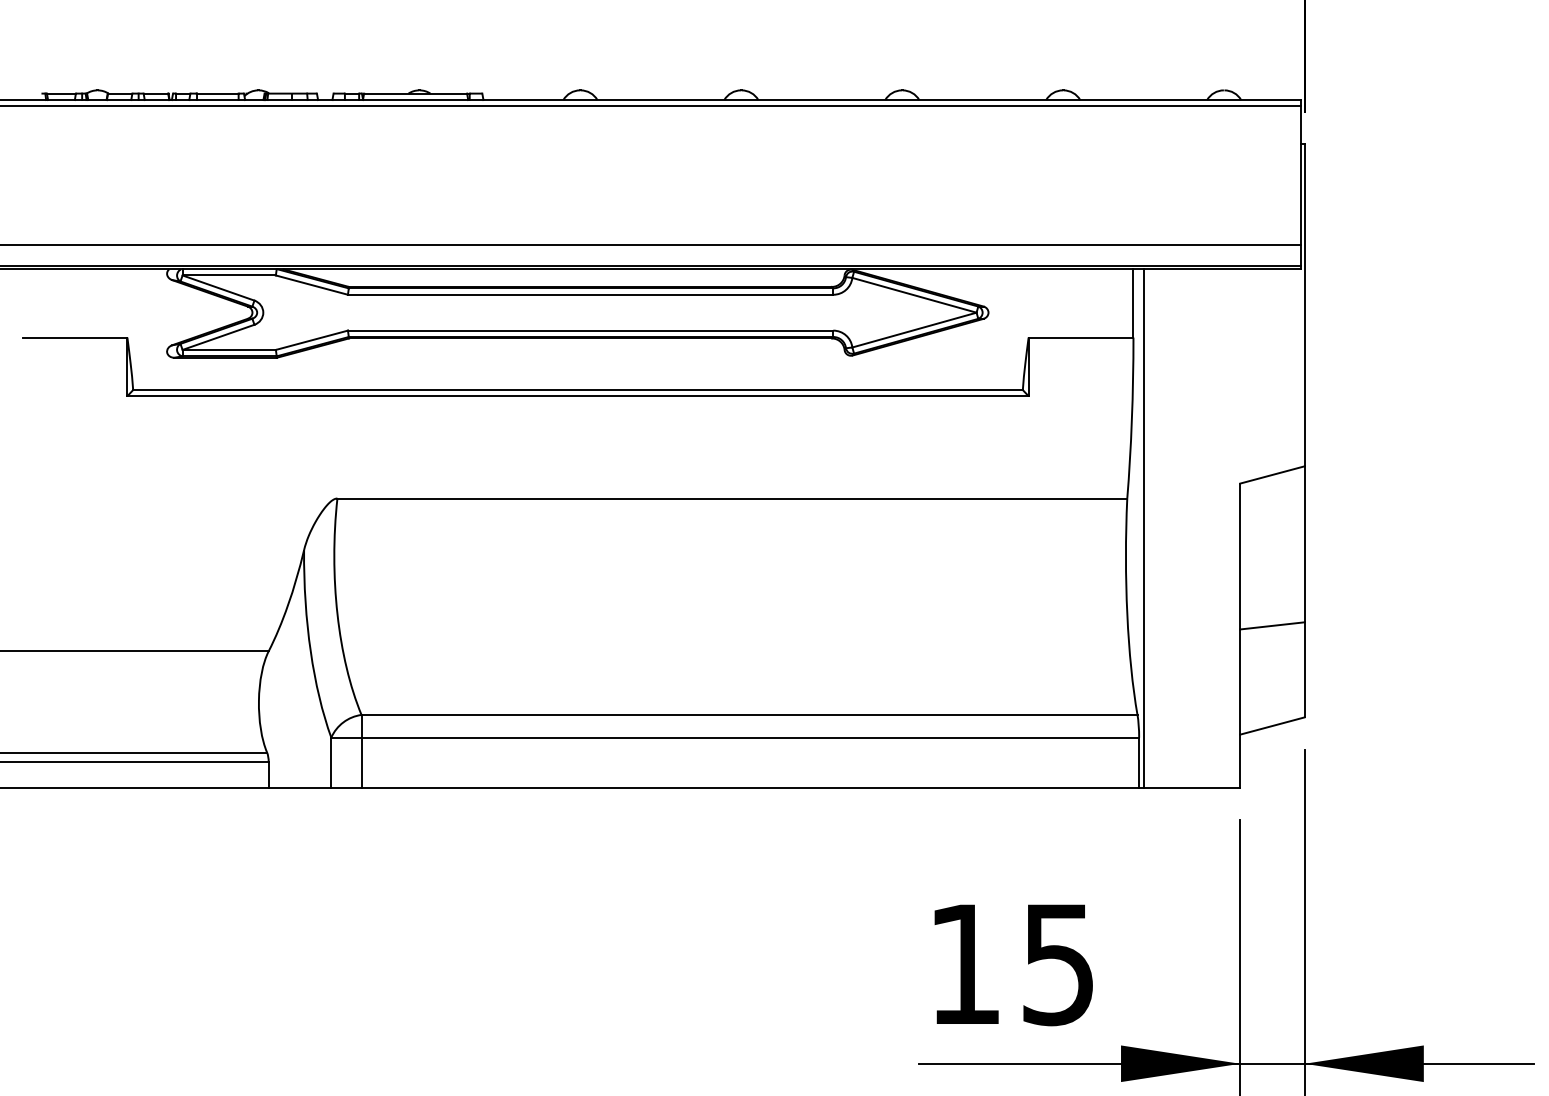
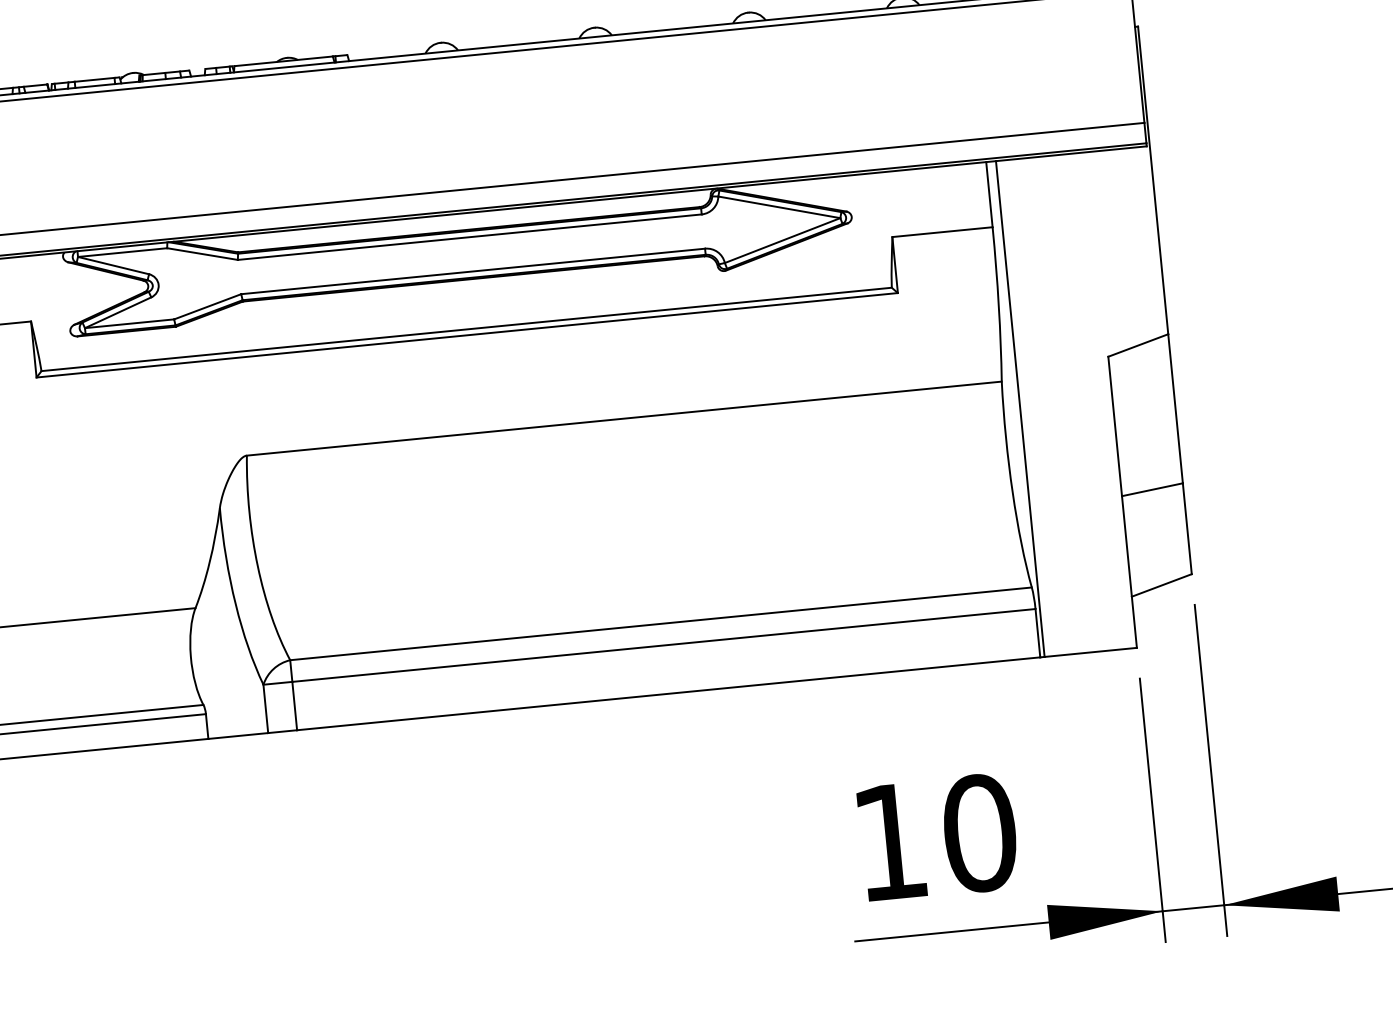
text: (1058, 964) -> (979, 833), 15 -> 10

